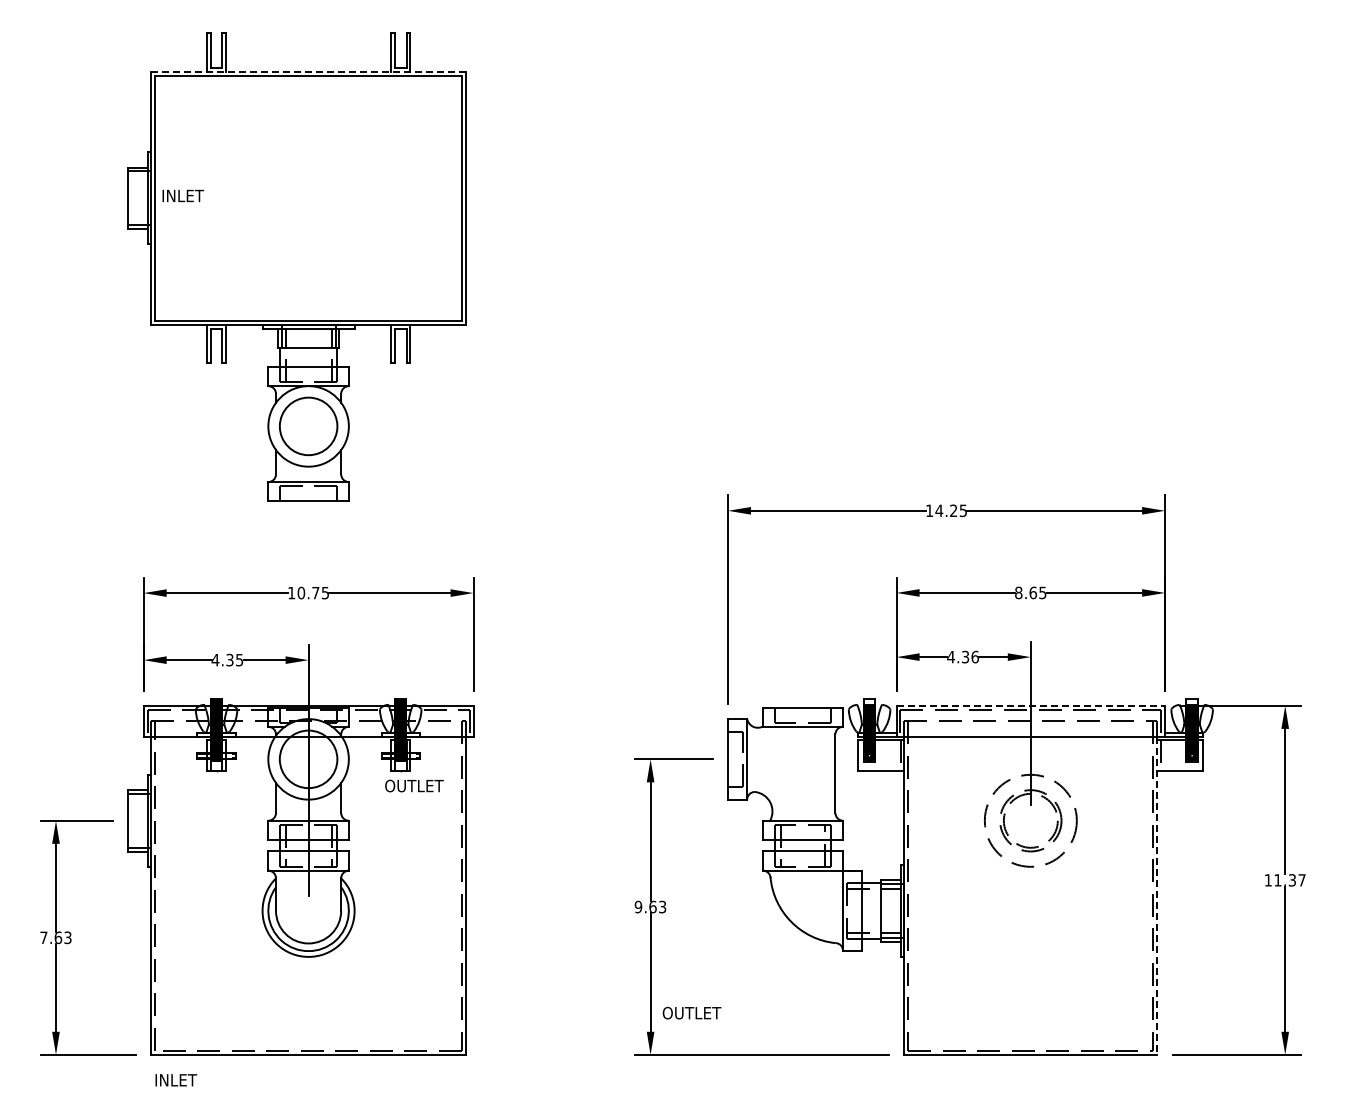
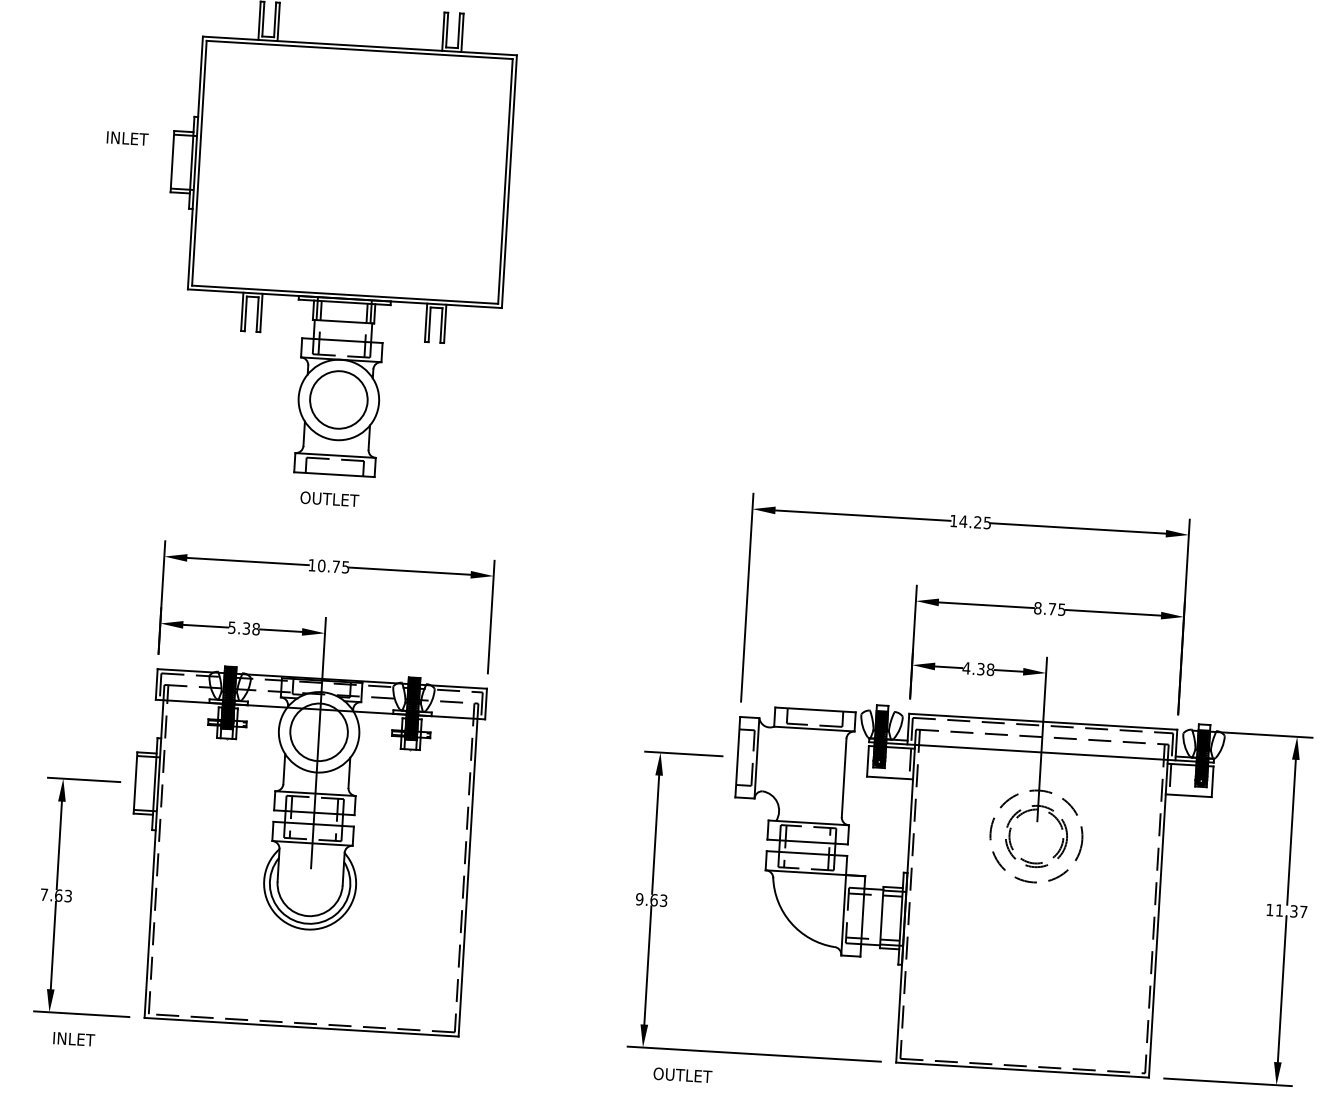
line: (309, 71) -> (360, 45), dashed -> solid
text: (183, 195) -> (127, 138), moved
text: (1033, 592) -> (1052, 608), 8.65 -> 8.75
text: (974, 656) -> (989, 669), 4.36 -> 4.38
text: (227, 659) -> (244, 627), 4.35 -> 5.38
line: (1031, 705) -> (1043, 721), dashed -> solid
text: (414, 785) -> (329, 498), moved
line: (1157, 896) -> (1158, 919), dashed -> solid
text: (691, 1012) -> (682, 1074), moved
text: (176, 1080) -> (74, 1039), moved

